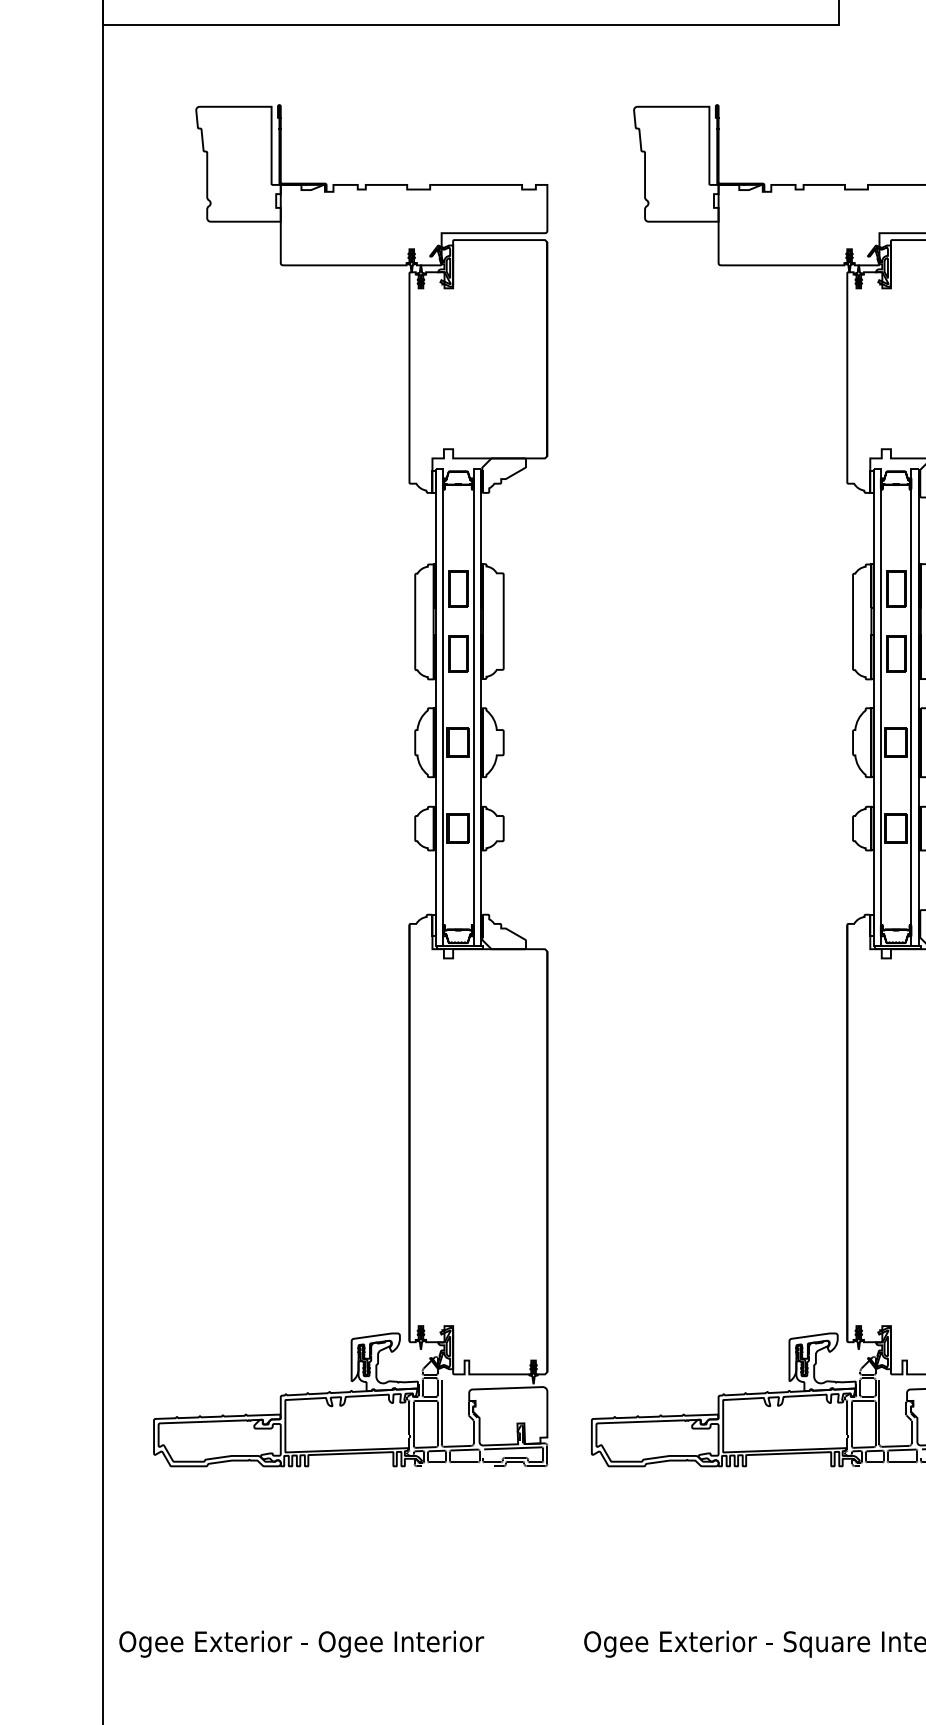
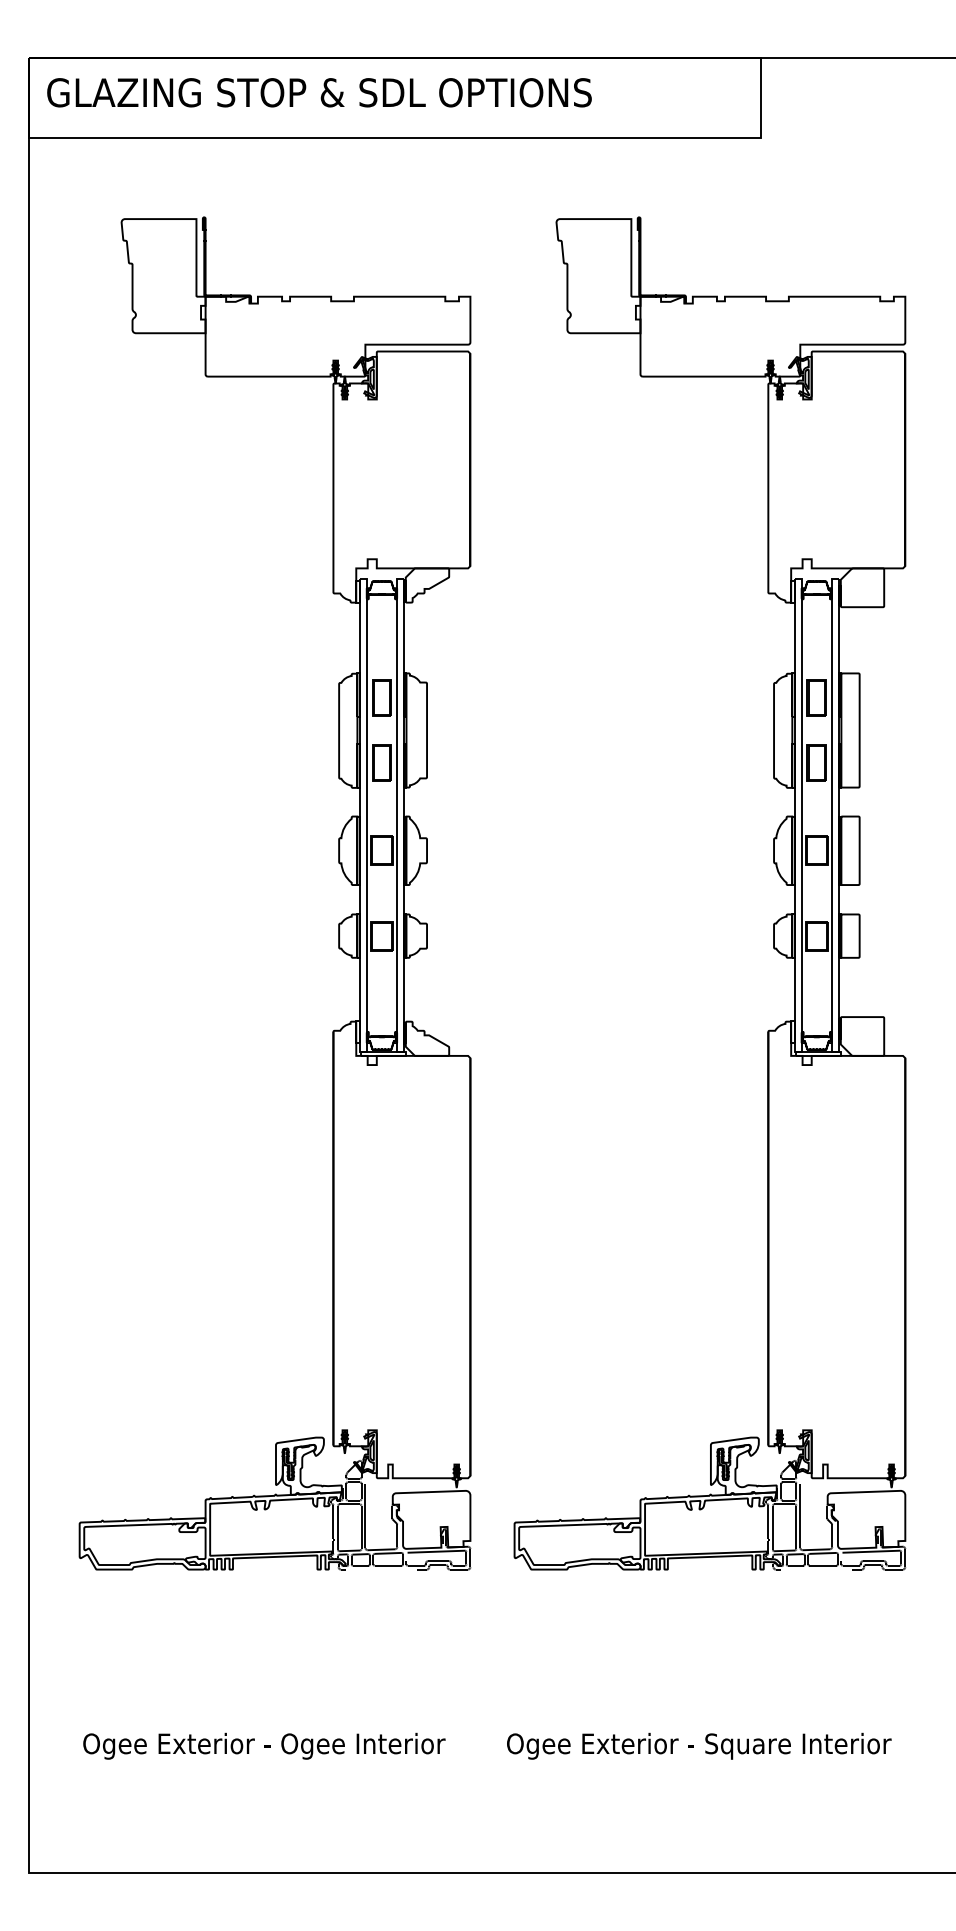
text: (301, 1643) -> (264, 1745), moved

